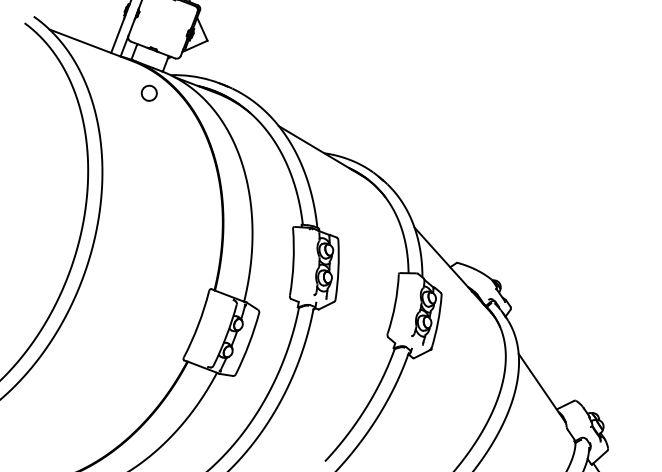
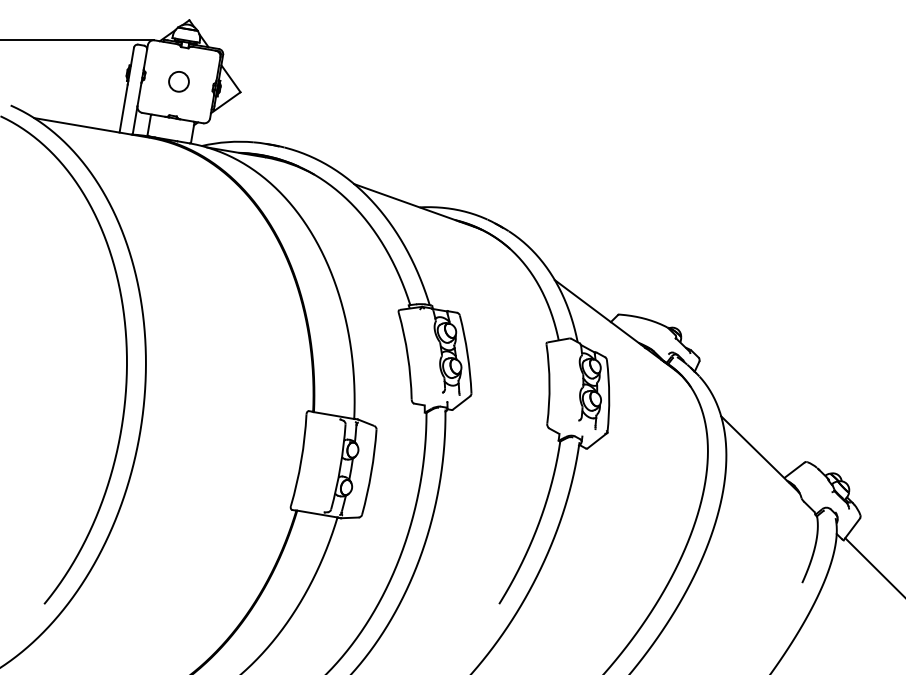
circle: (148, 93) -> (178, 81), moved

